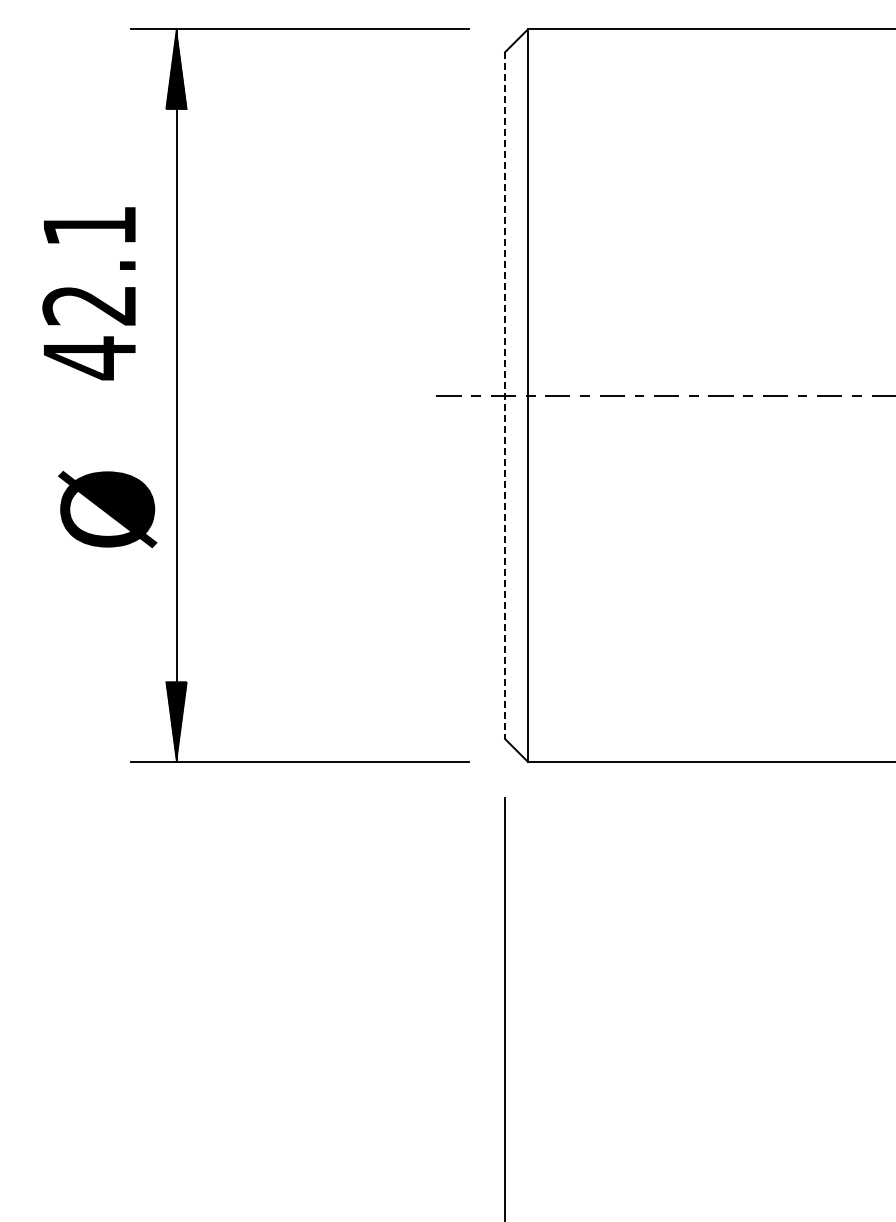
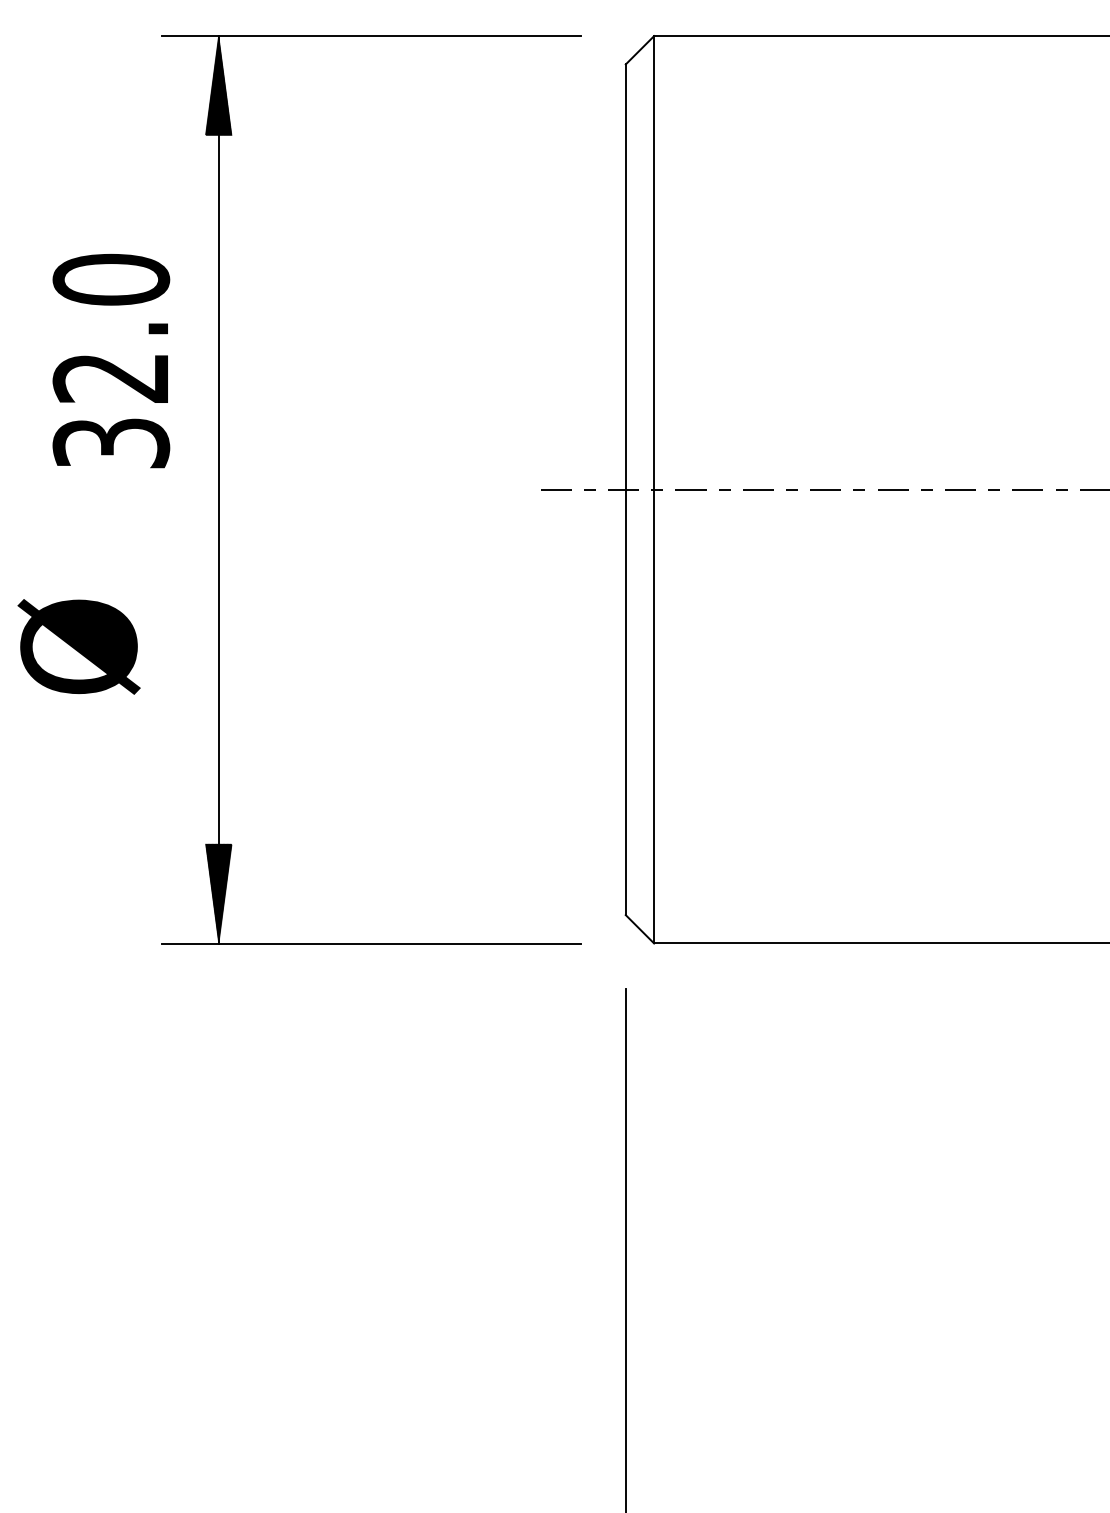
text: (89, 292) -> (111, 362), 42.1 -> 32.0
line: (505, 396) -> (626, 490), dashed -> solid
text: (107, 509) -> (78, 646), moved

